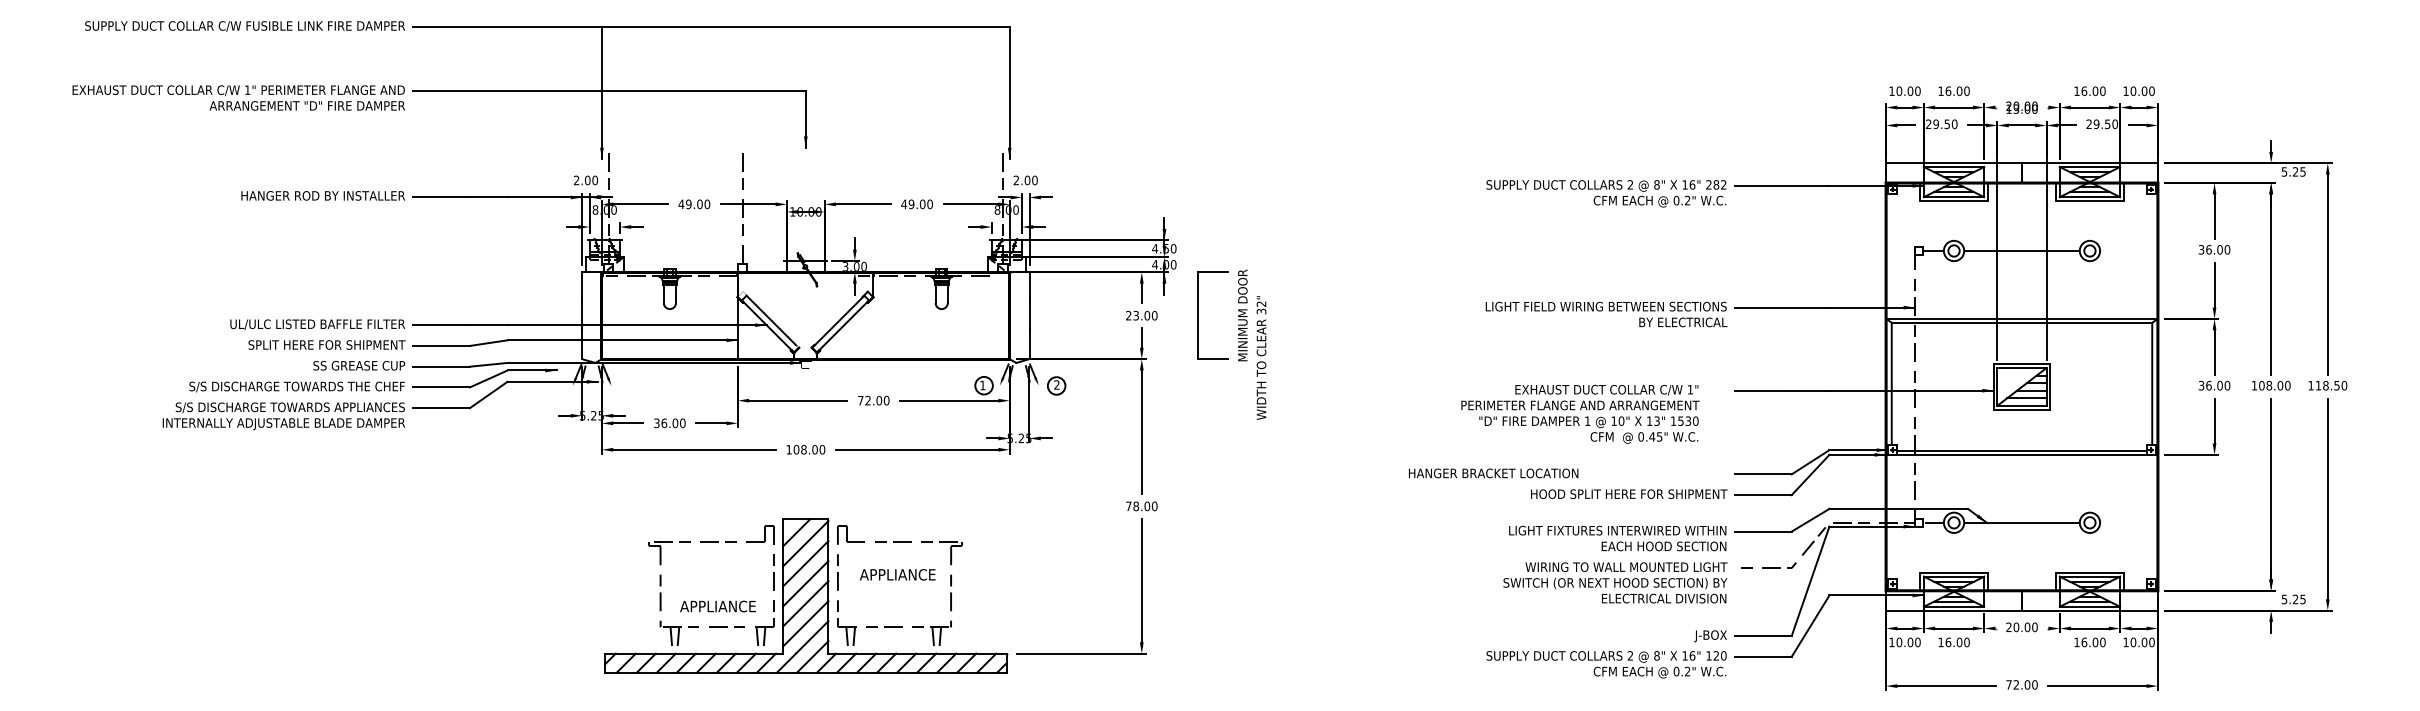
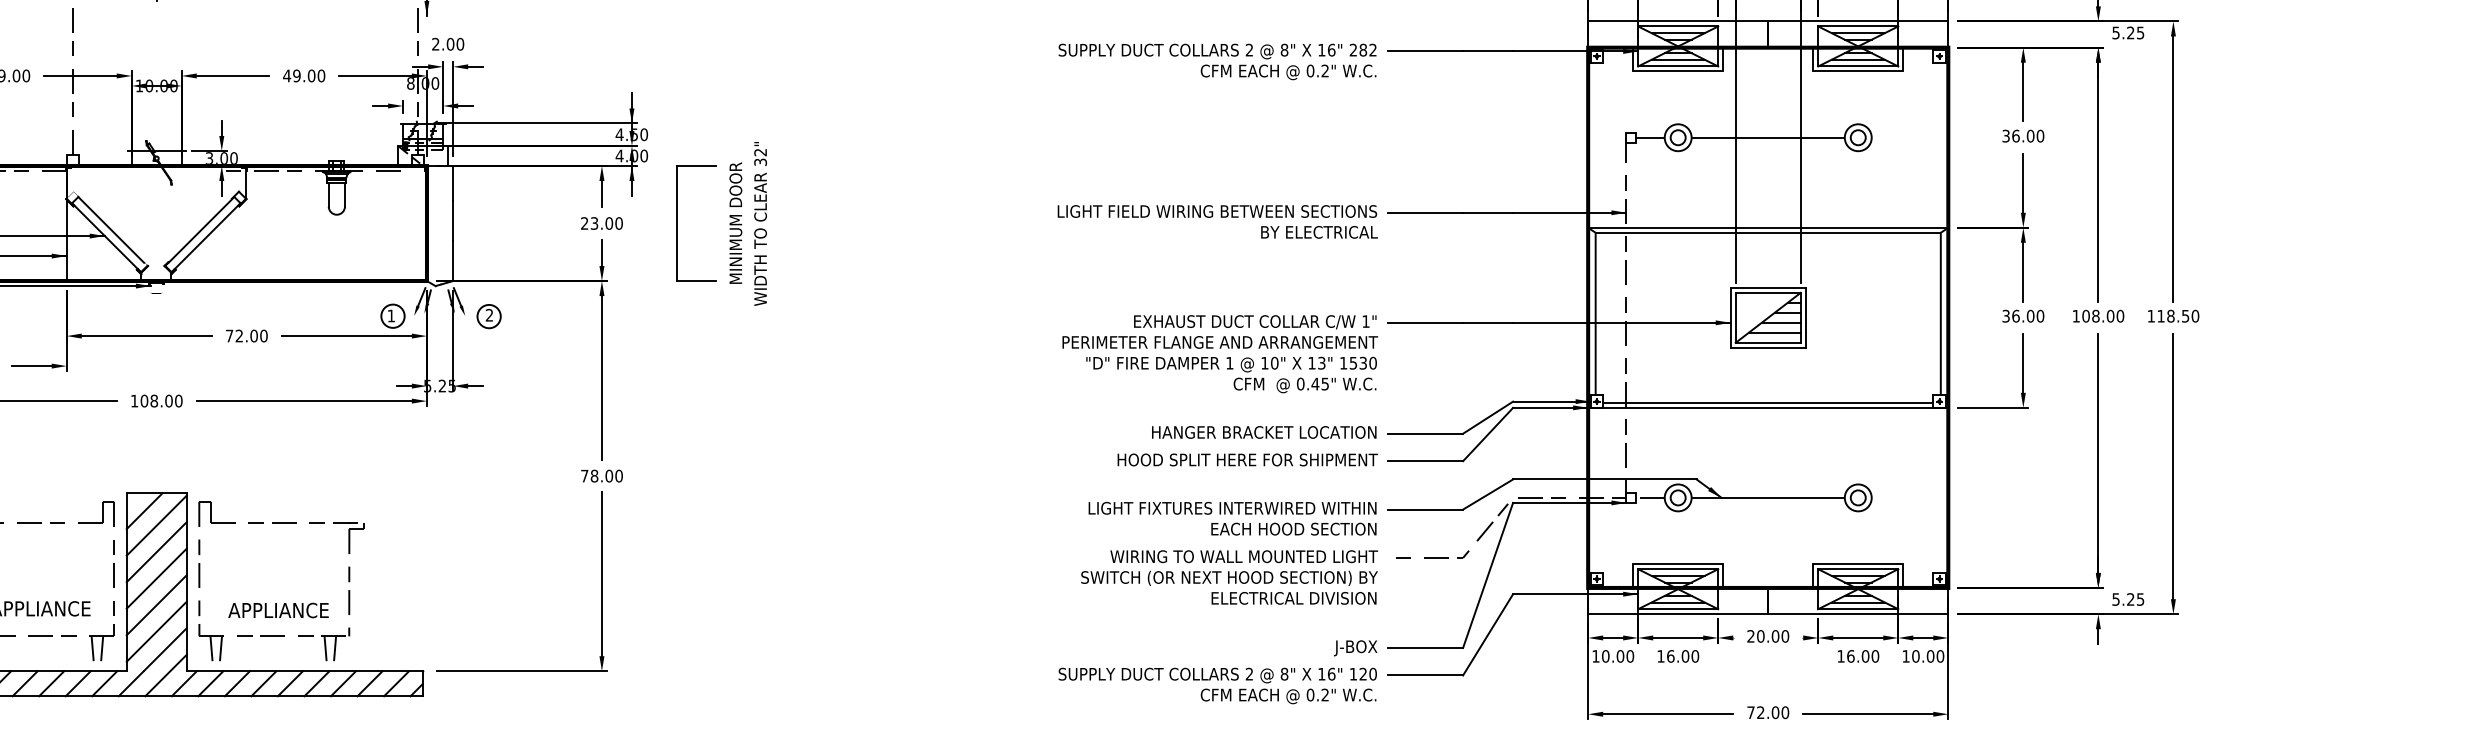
text: (1261, 357) -> (760, 223), moved
text: (1580, 413) -> (1220, 353), moved
text: (1493, 473) -> (1264, 432), moved
text: (897, 574) -> (278, 610), moved

